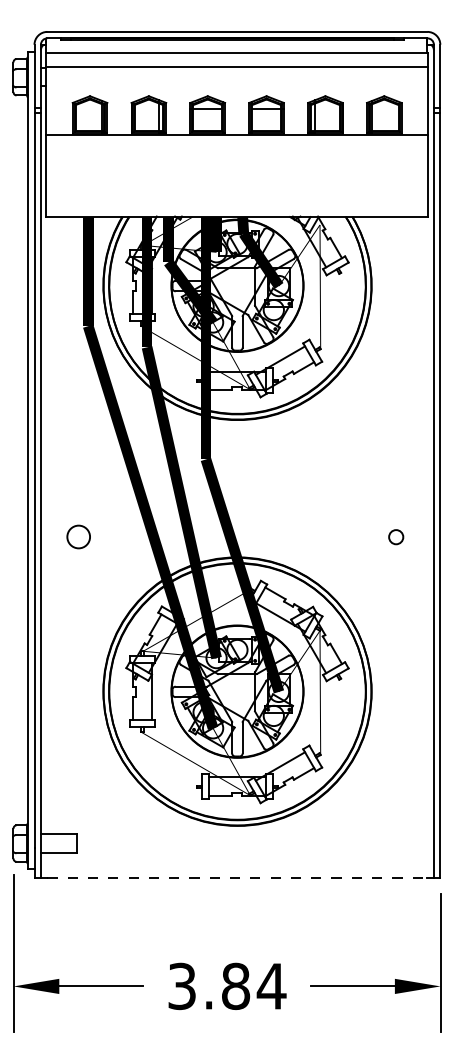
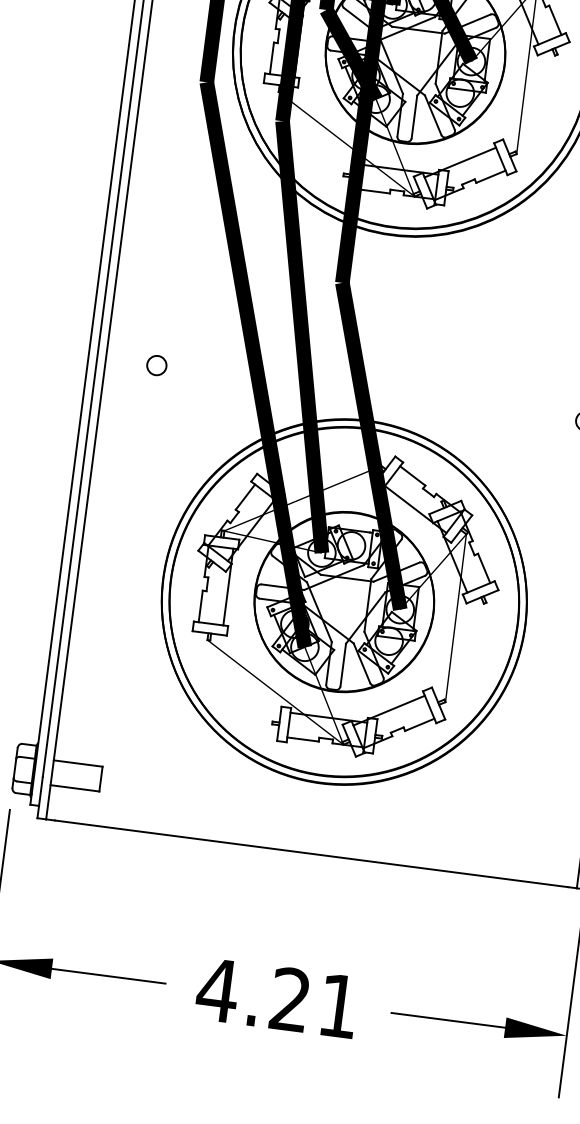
circle: (78, 537) -> (156, 365), size x0.62
line: (237, 878) -> (311, 854), dashed -> solid
text: (226, 986) -> (277, 998), 3.84 -> 4.21

